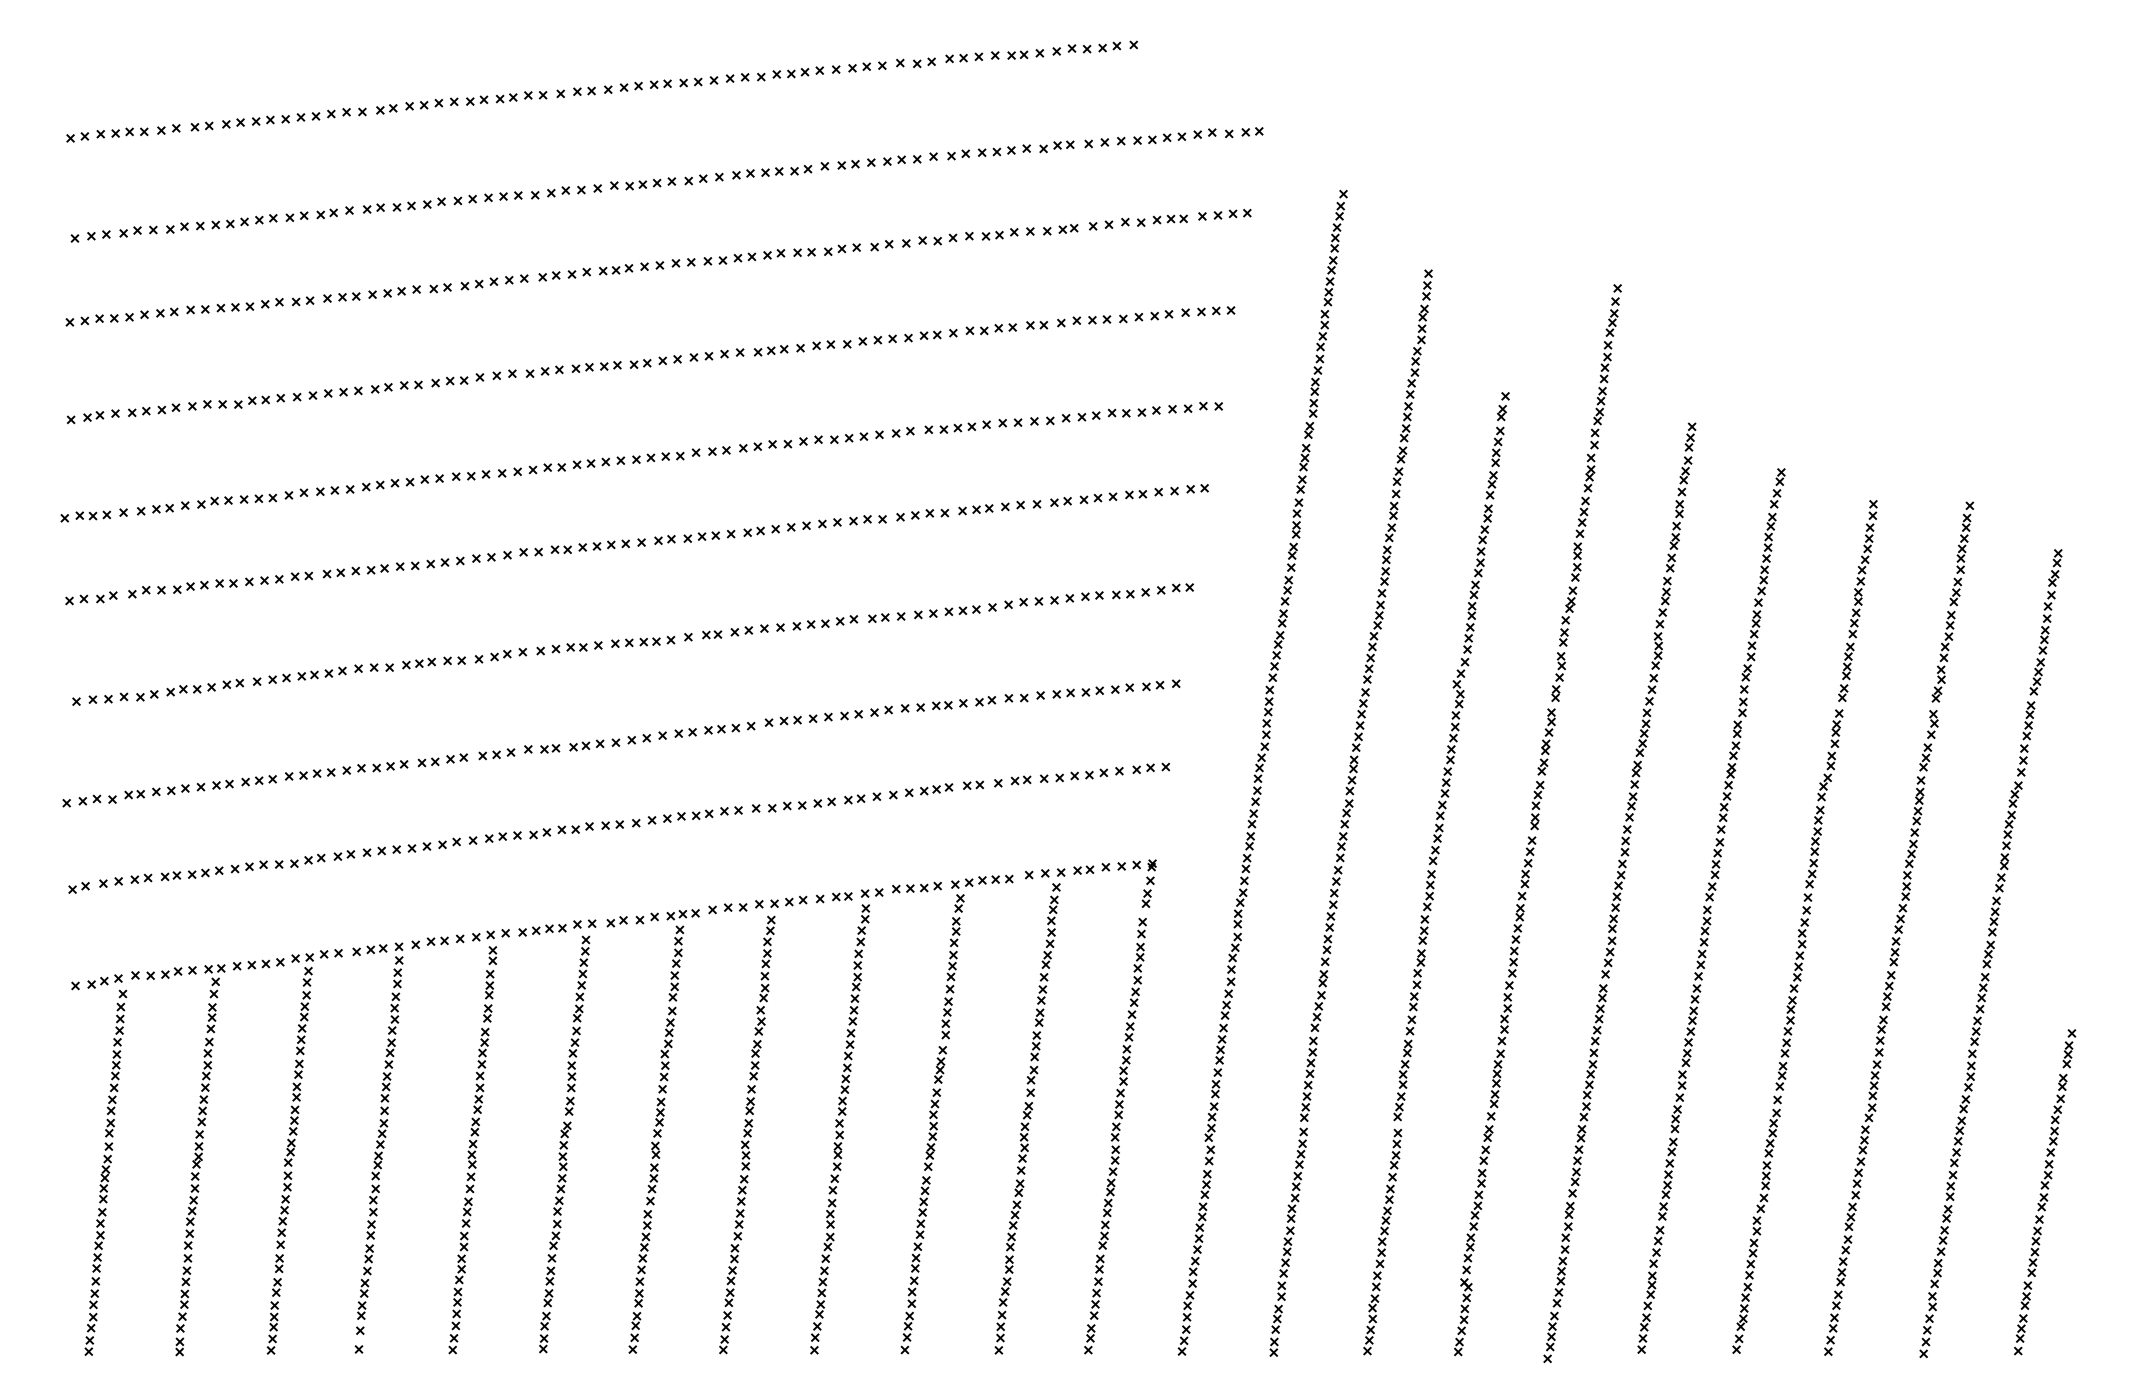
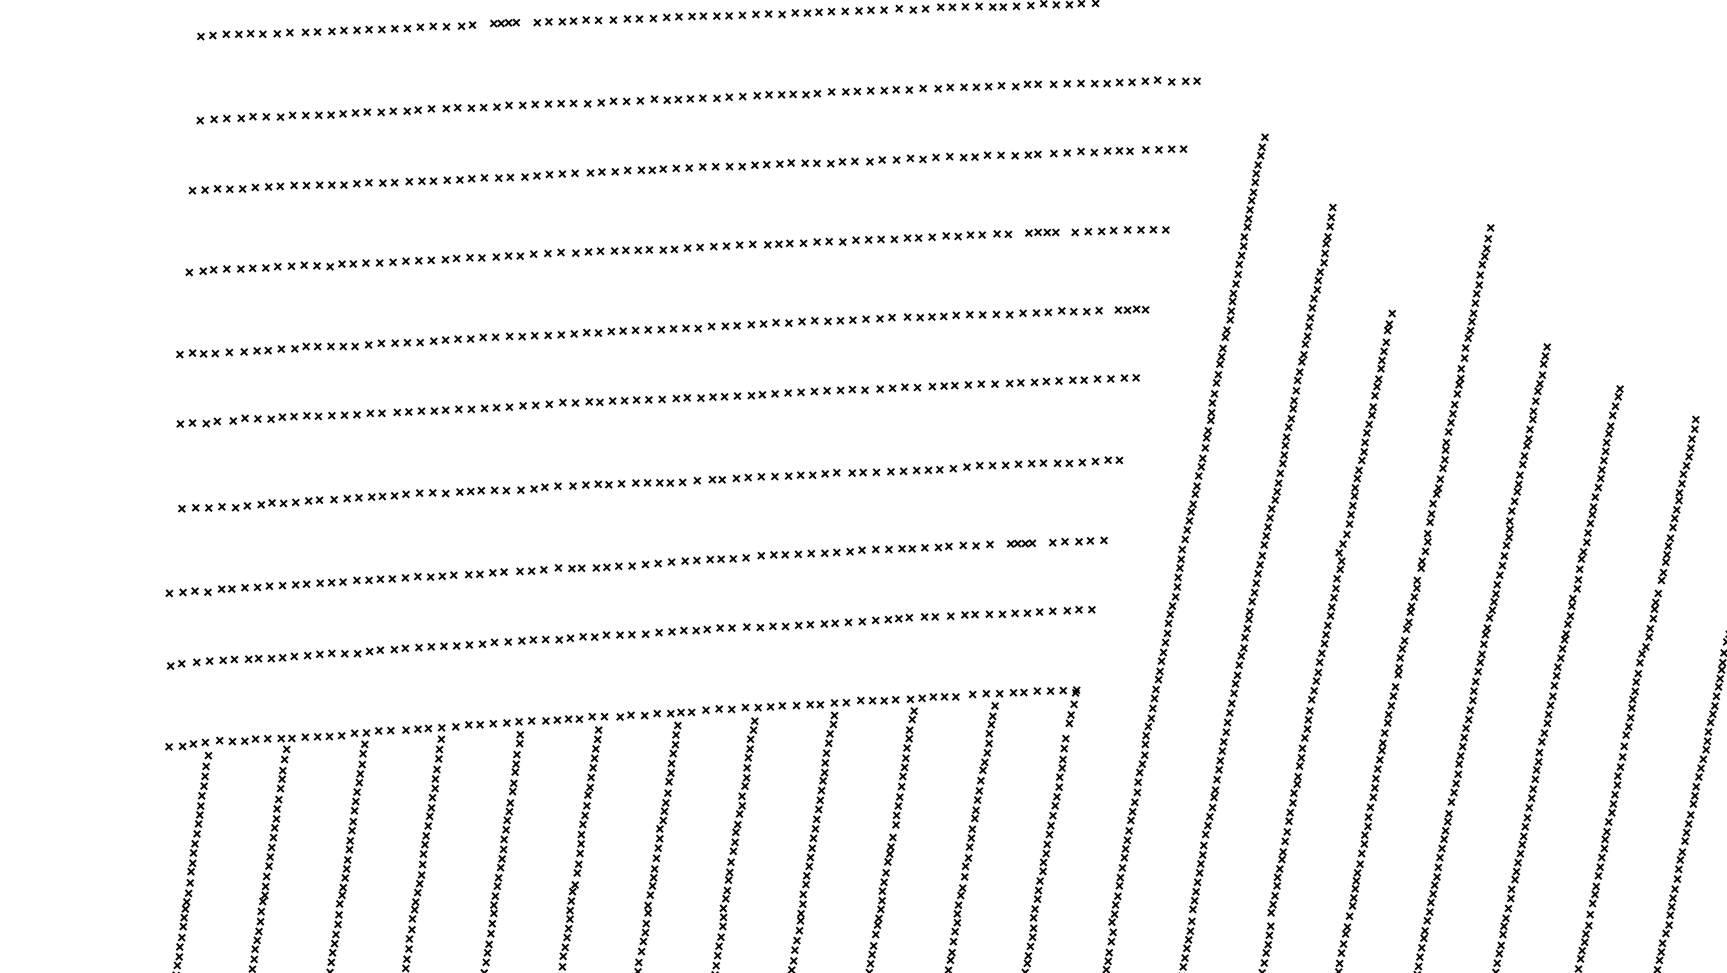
part: (431, 103) -> (504, 22), size x0.6
part: (1084, 321) -> (1042, 232), size x0.7
part: (1195, 407) -> (1131, 309), size x0.7
part: (1077, 692) -> (1020, 543), size x0.6

